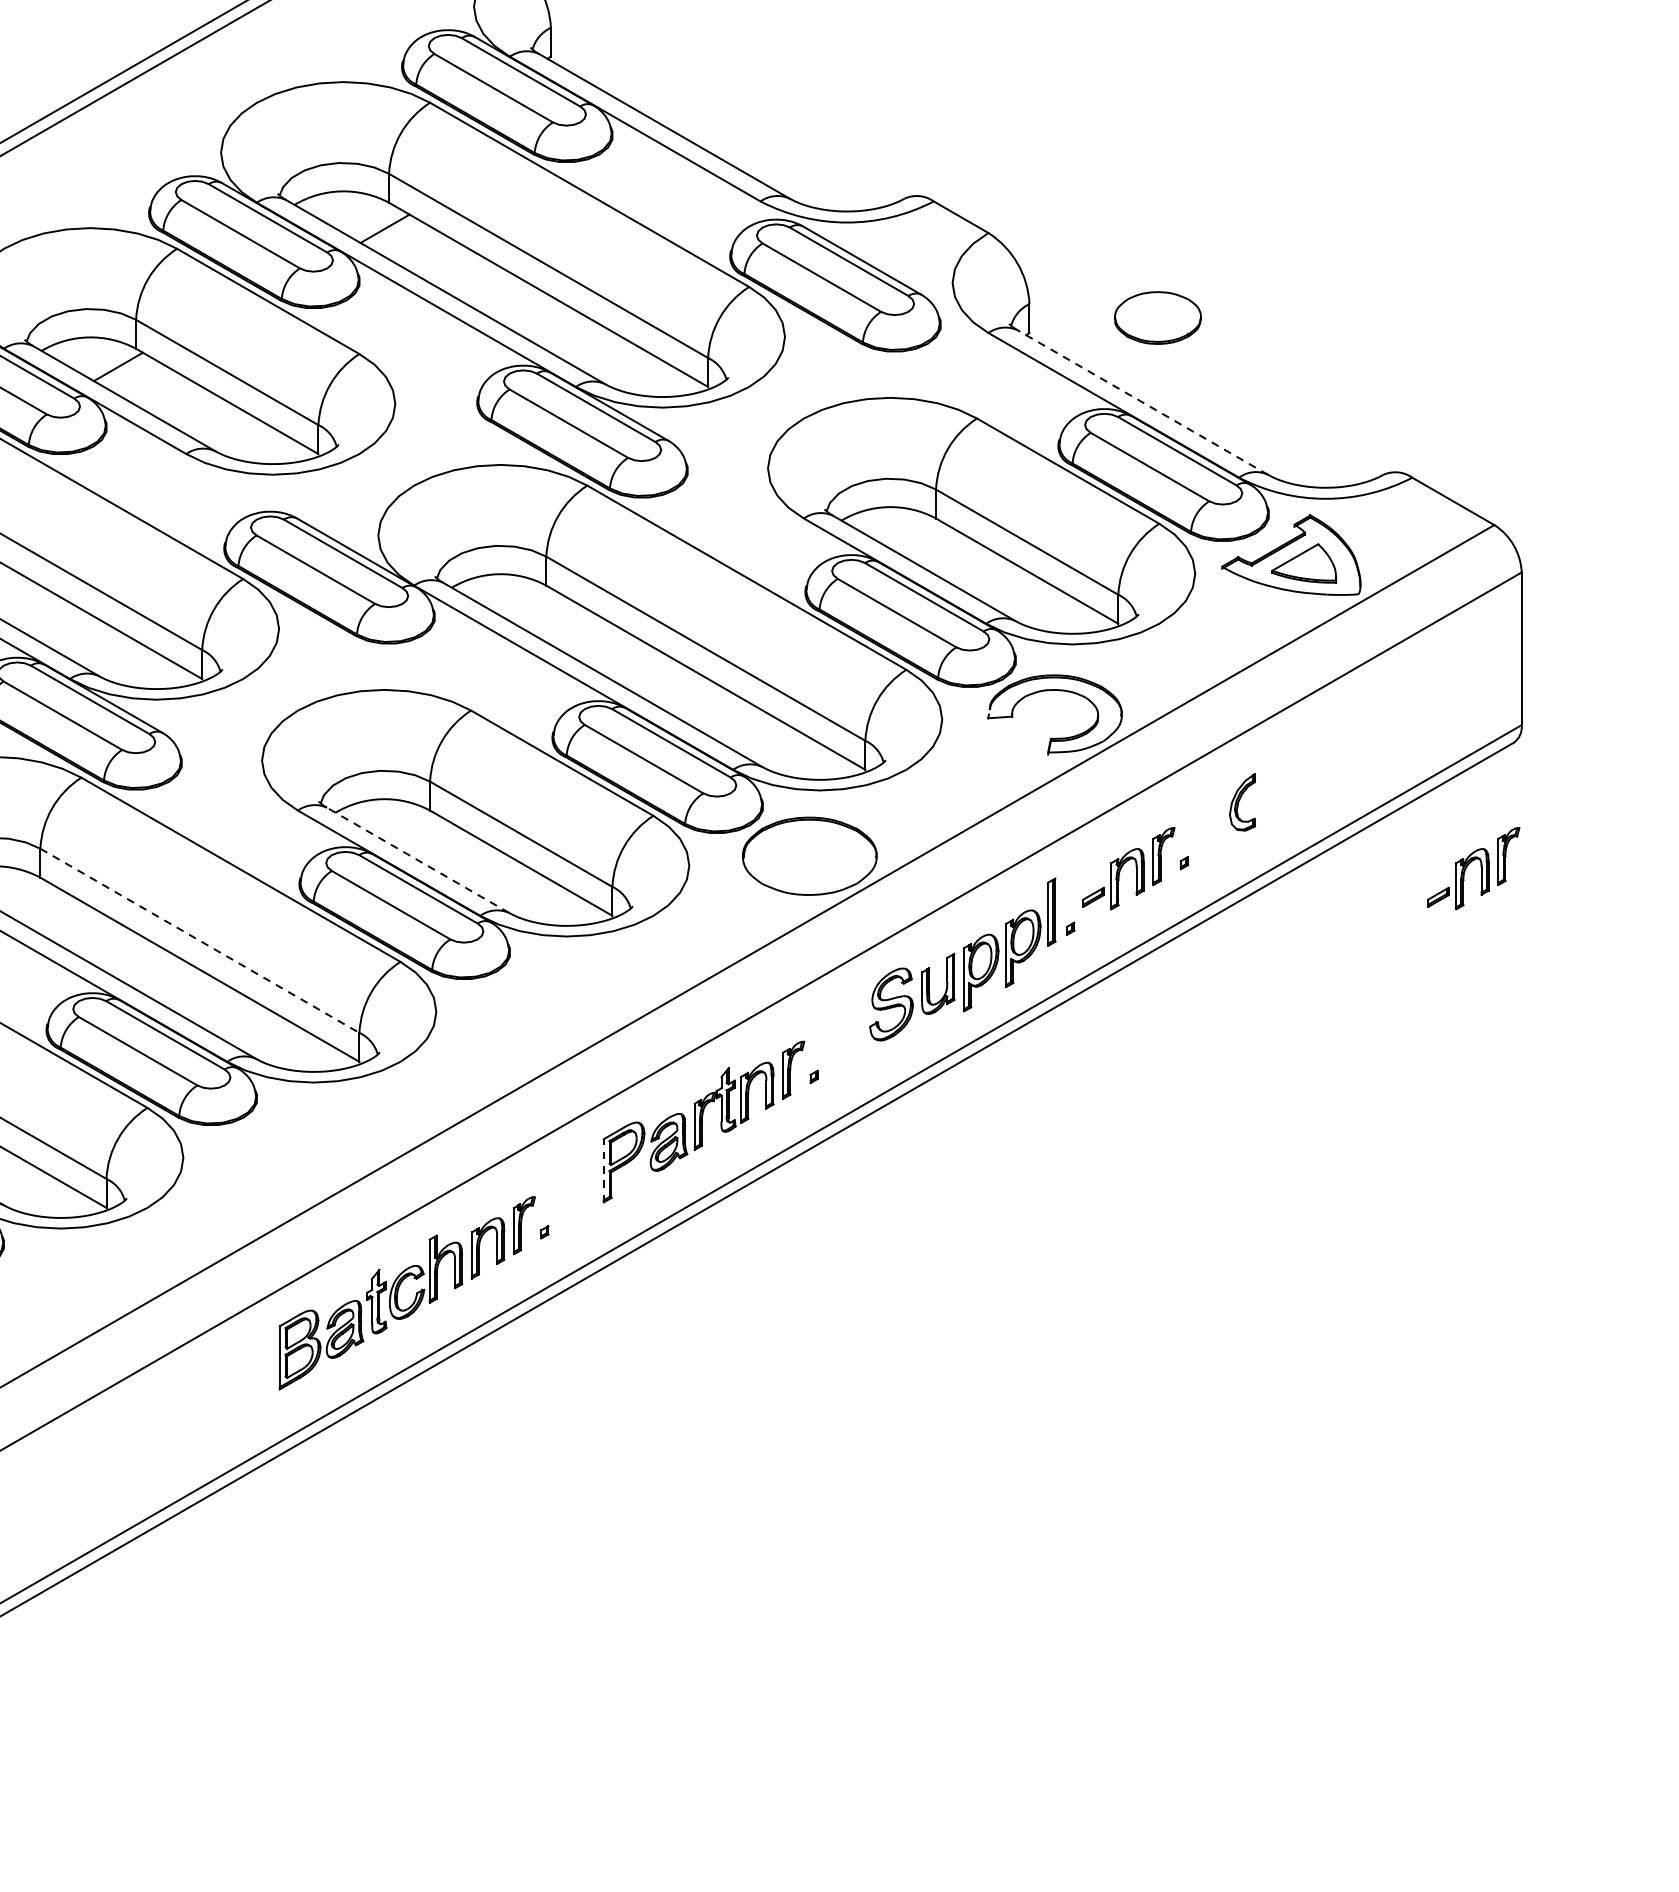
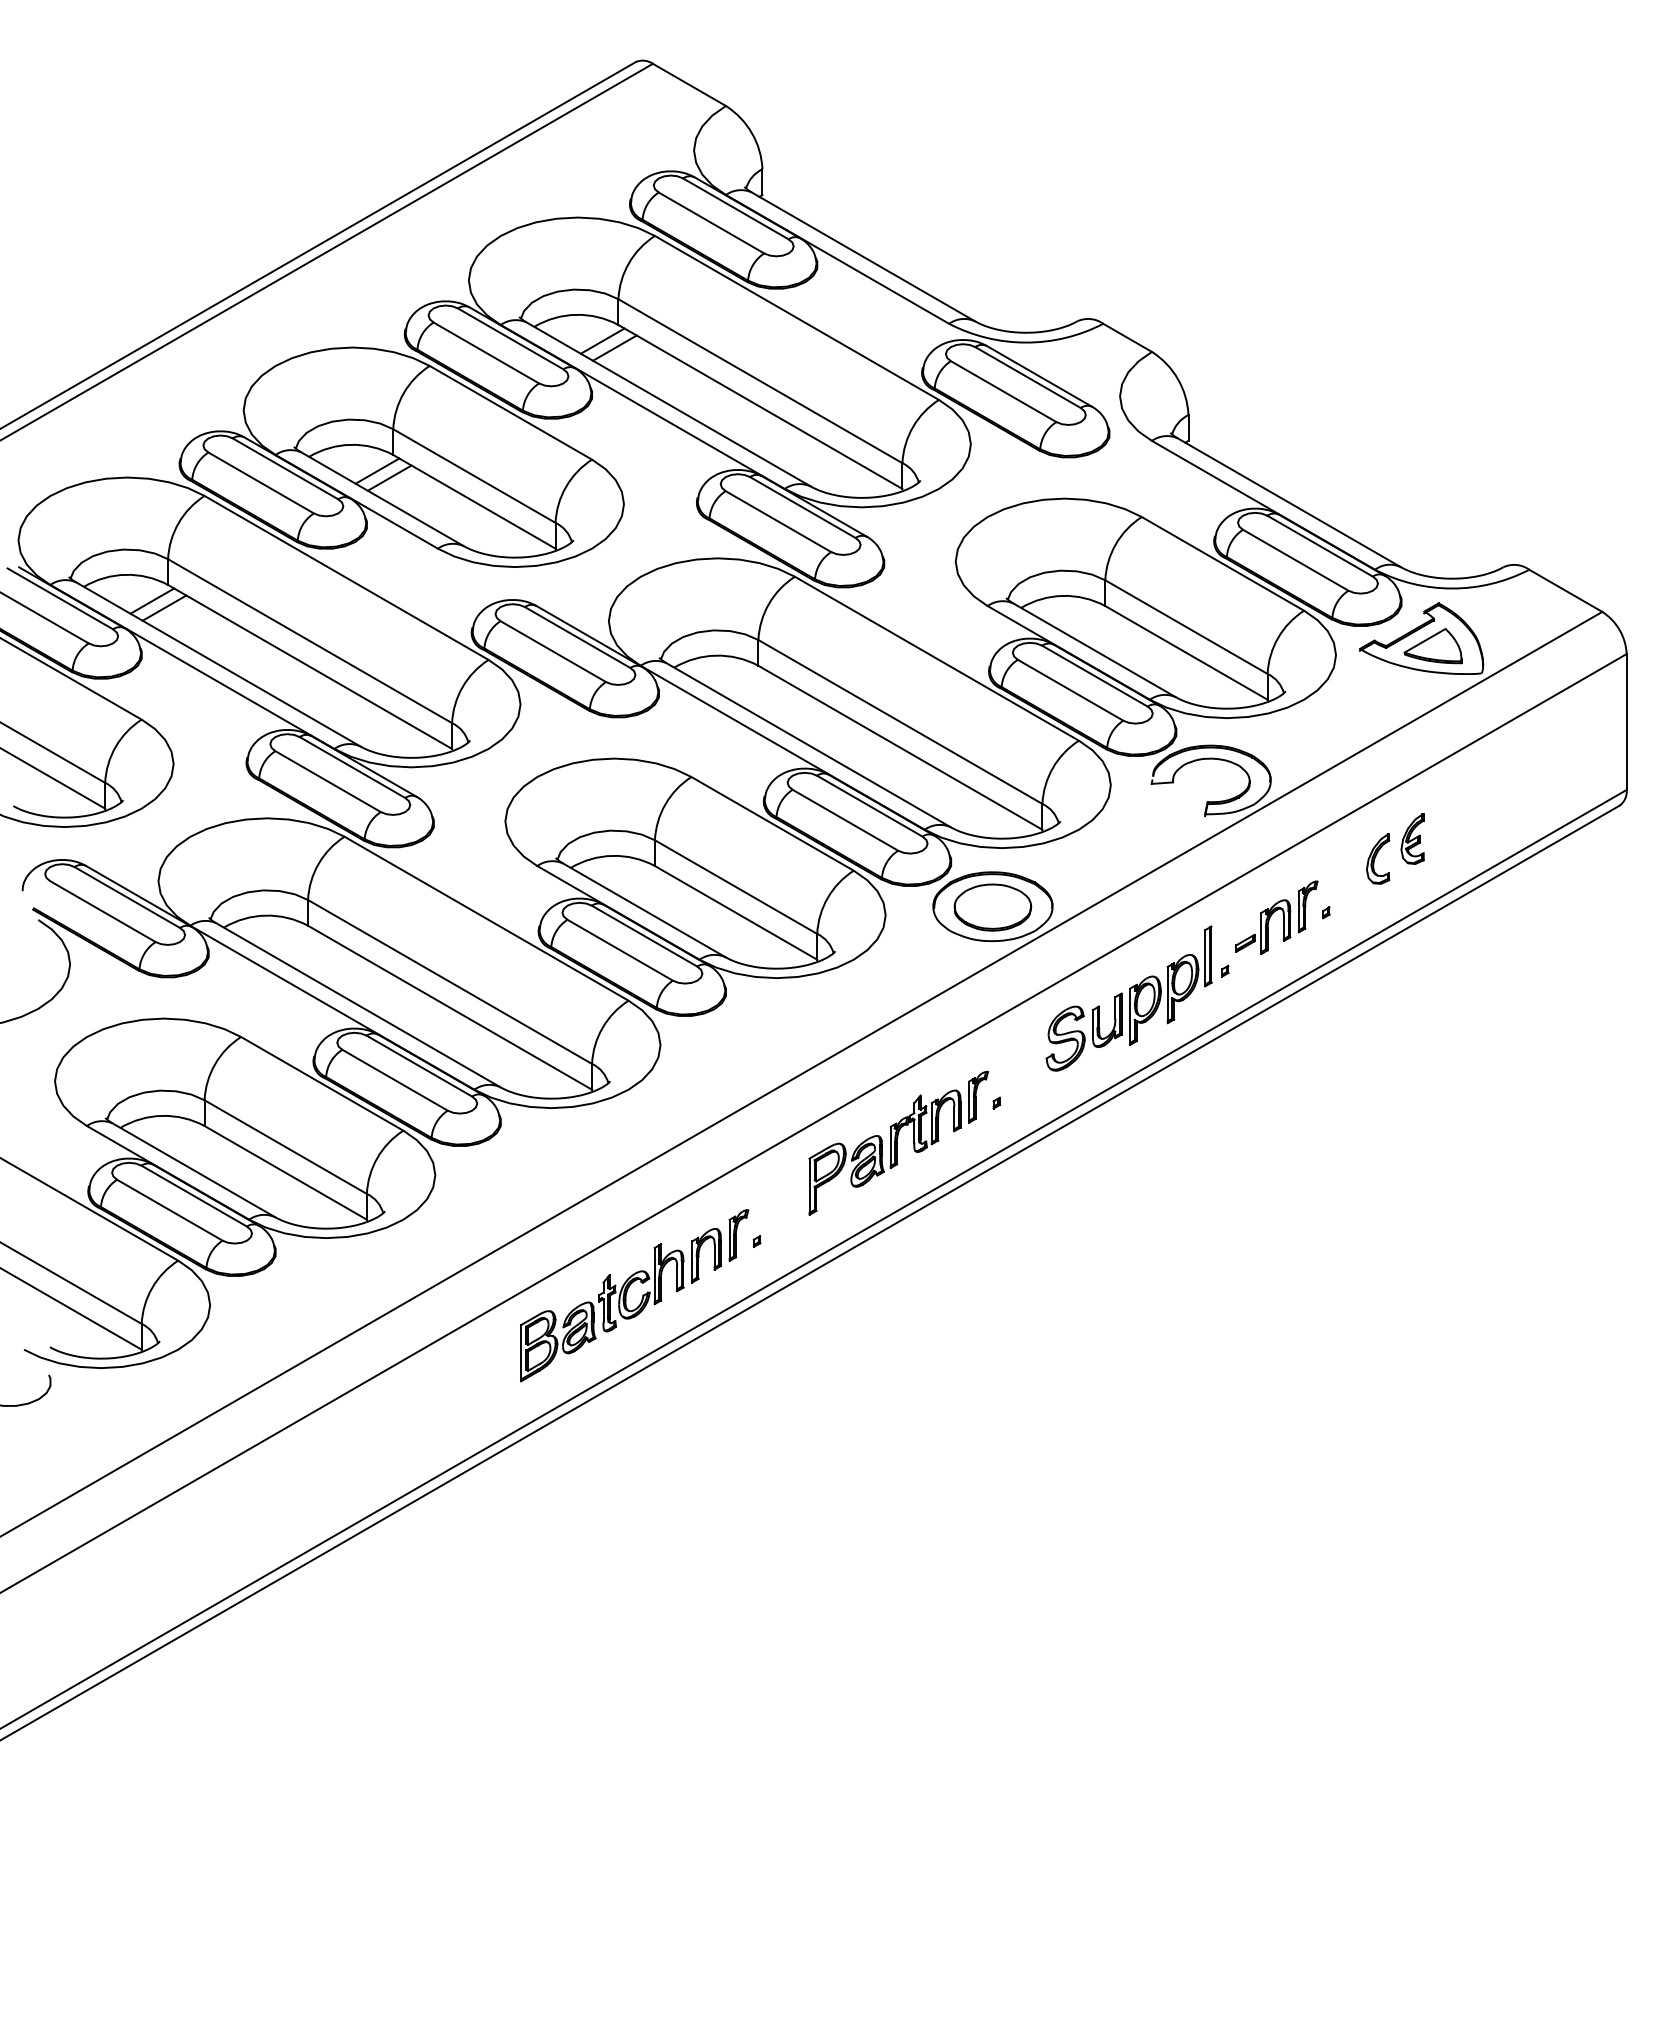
line: (371, 220) -> (602, 340), added
part: (1157, 317) -> (992, 907), moved
line: (131, 374) -> (389, 477), added
line: (1142, 402) -> (1289, 502), dashed -> solid
part: (1281, 779) -> (1412, 838), added
line: (418, 860) -> (644, 910), dashed -> solid
part: (1473, 868) -> (1583, 917), removed
line: (200, 940) -> (450, 981), dashed -> solid
line: (603, 1170) -> (809, 1186), dashed -> solid

